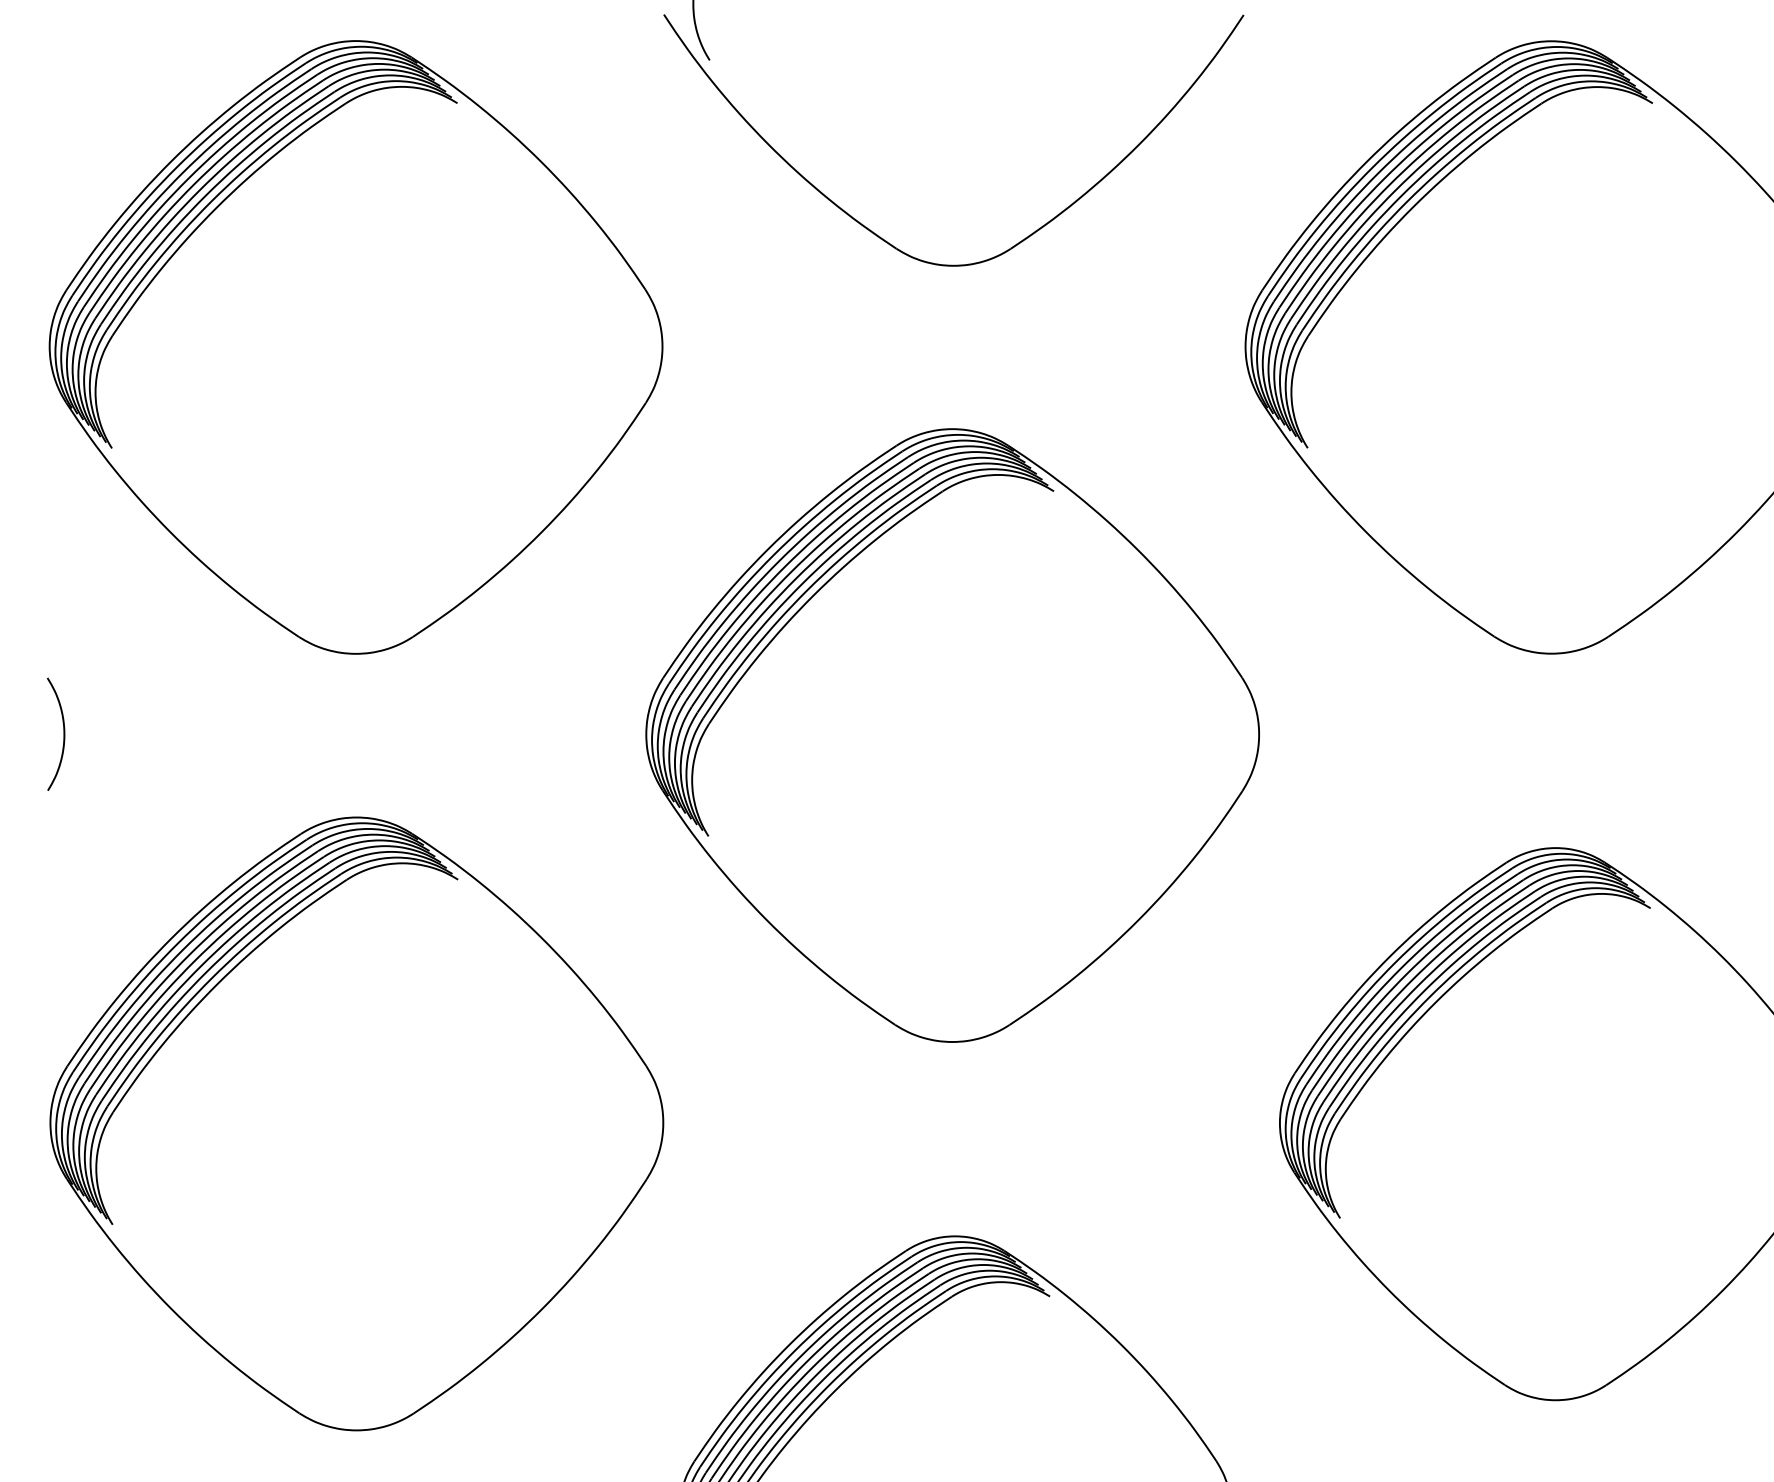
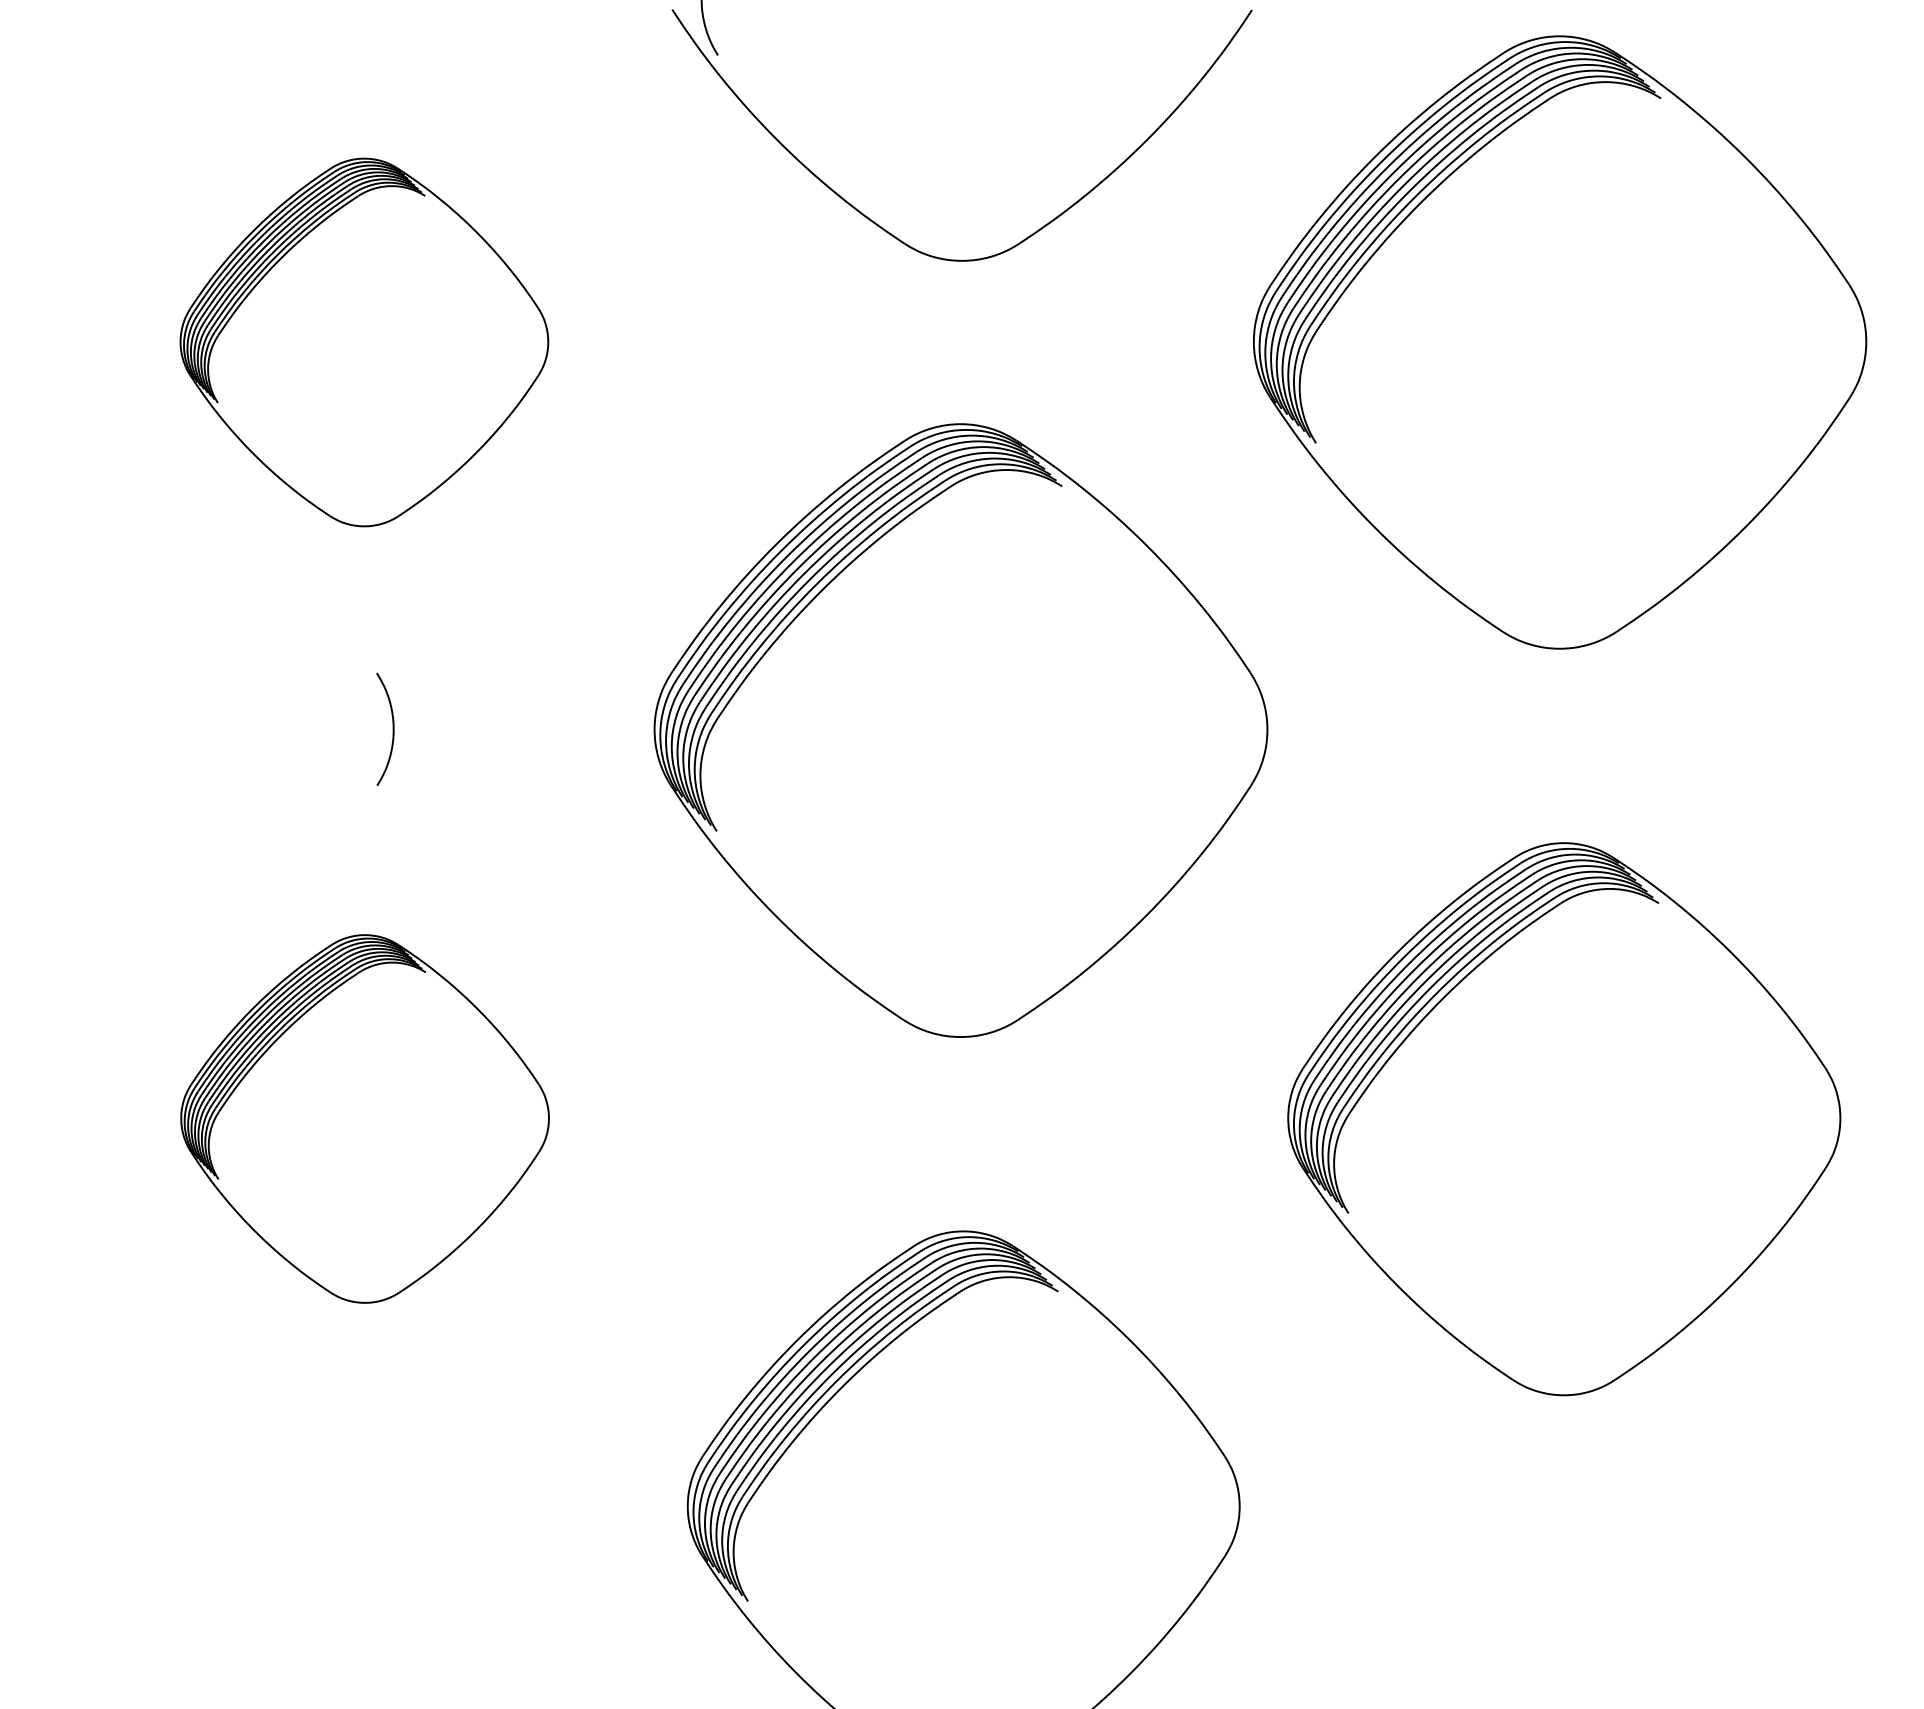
part: (356, 347) -> (364, 342), size x0.6
curve: (63, 733) -> (392, 728), moved
part: (356, 1123) -> (364, 1118), size x0.6

